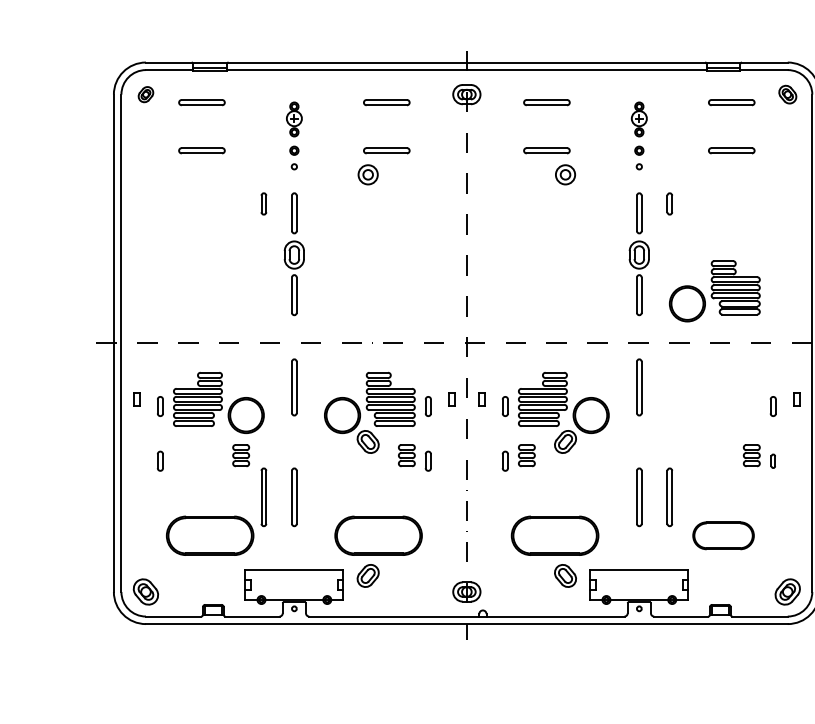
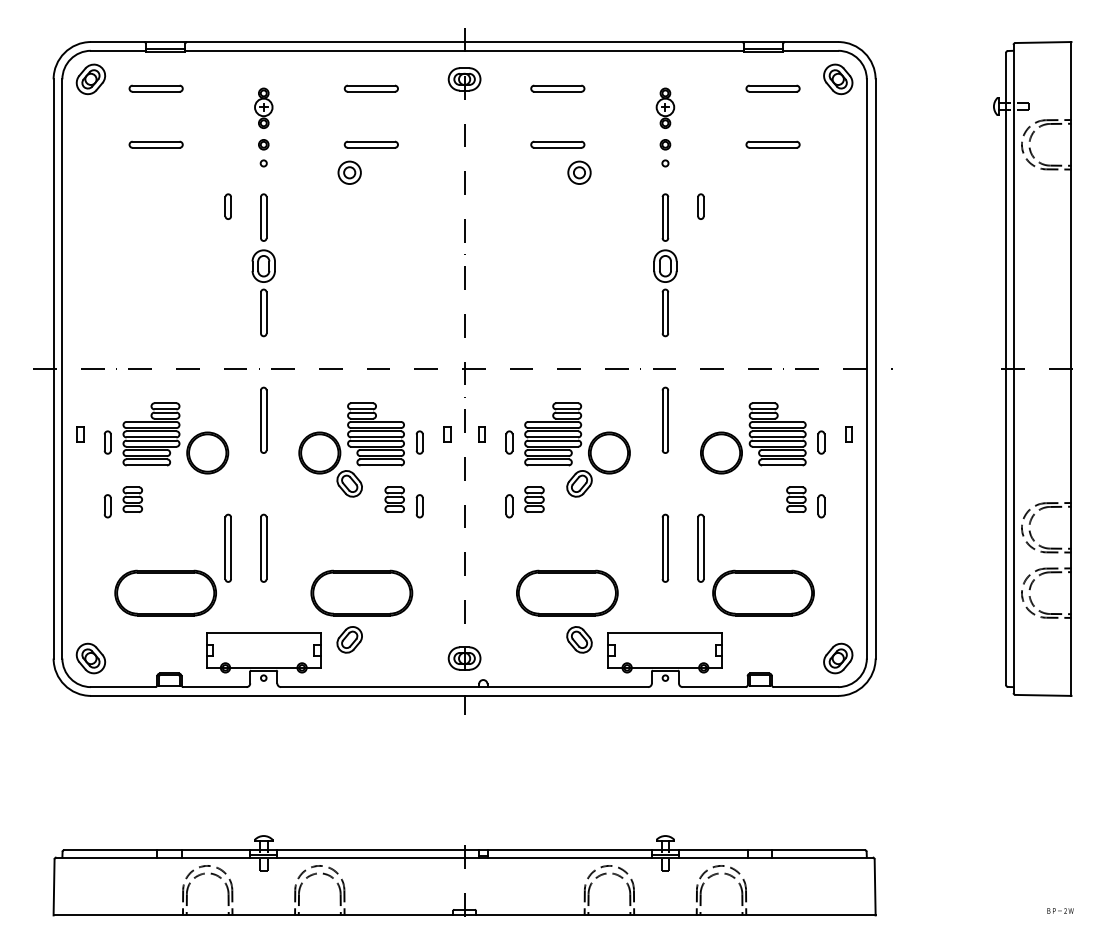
part: (145, 94) -> (90, 79), size x1.67
part: (787, 94) -> (838, 79), size x1.43
part: (714, 291) -> (753, 438), moved
part: (240, 455) -> (132, 499), moved
part: (773, 461) -> (821, 506), size x1.43
part: (723, 535) -> (763, 592), size x1.43

